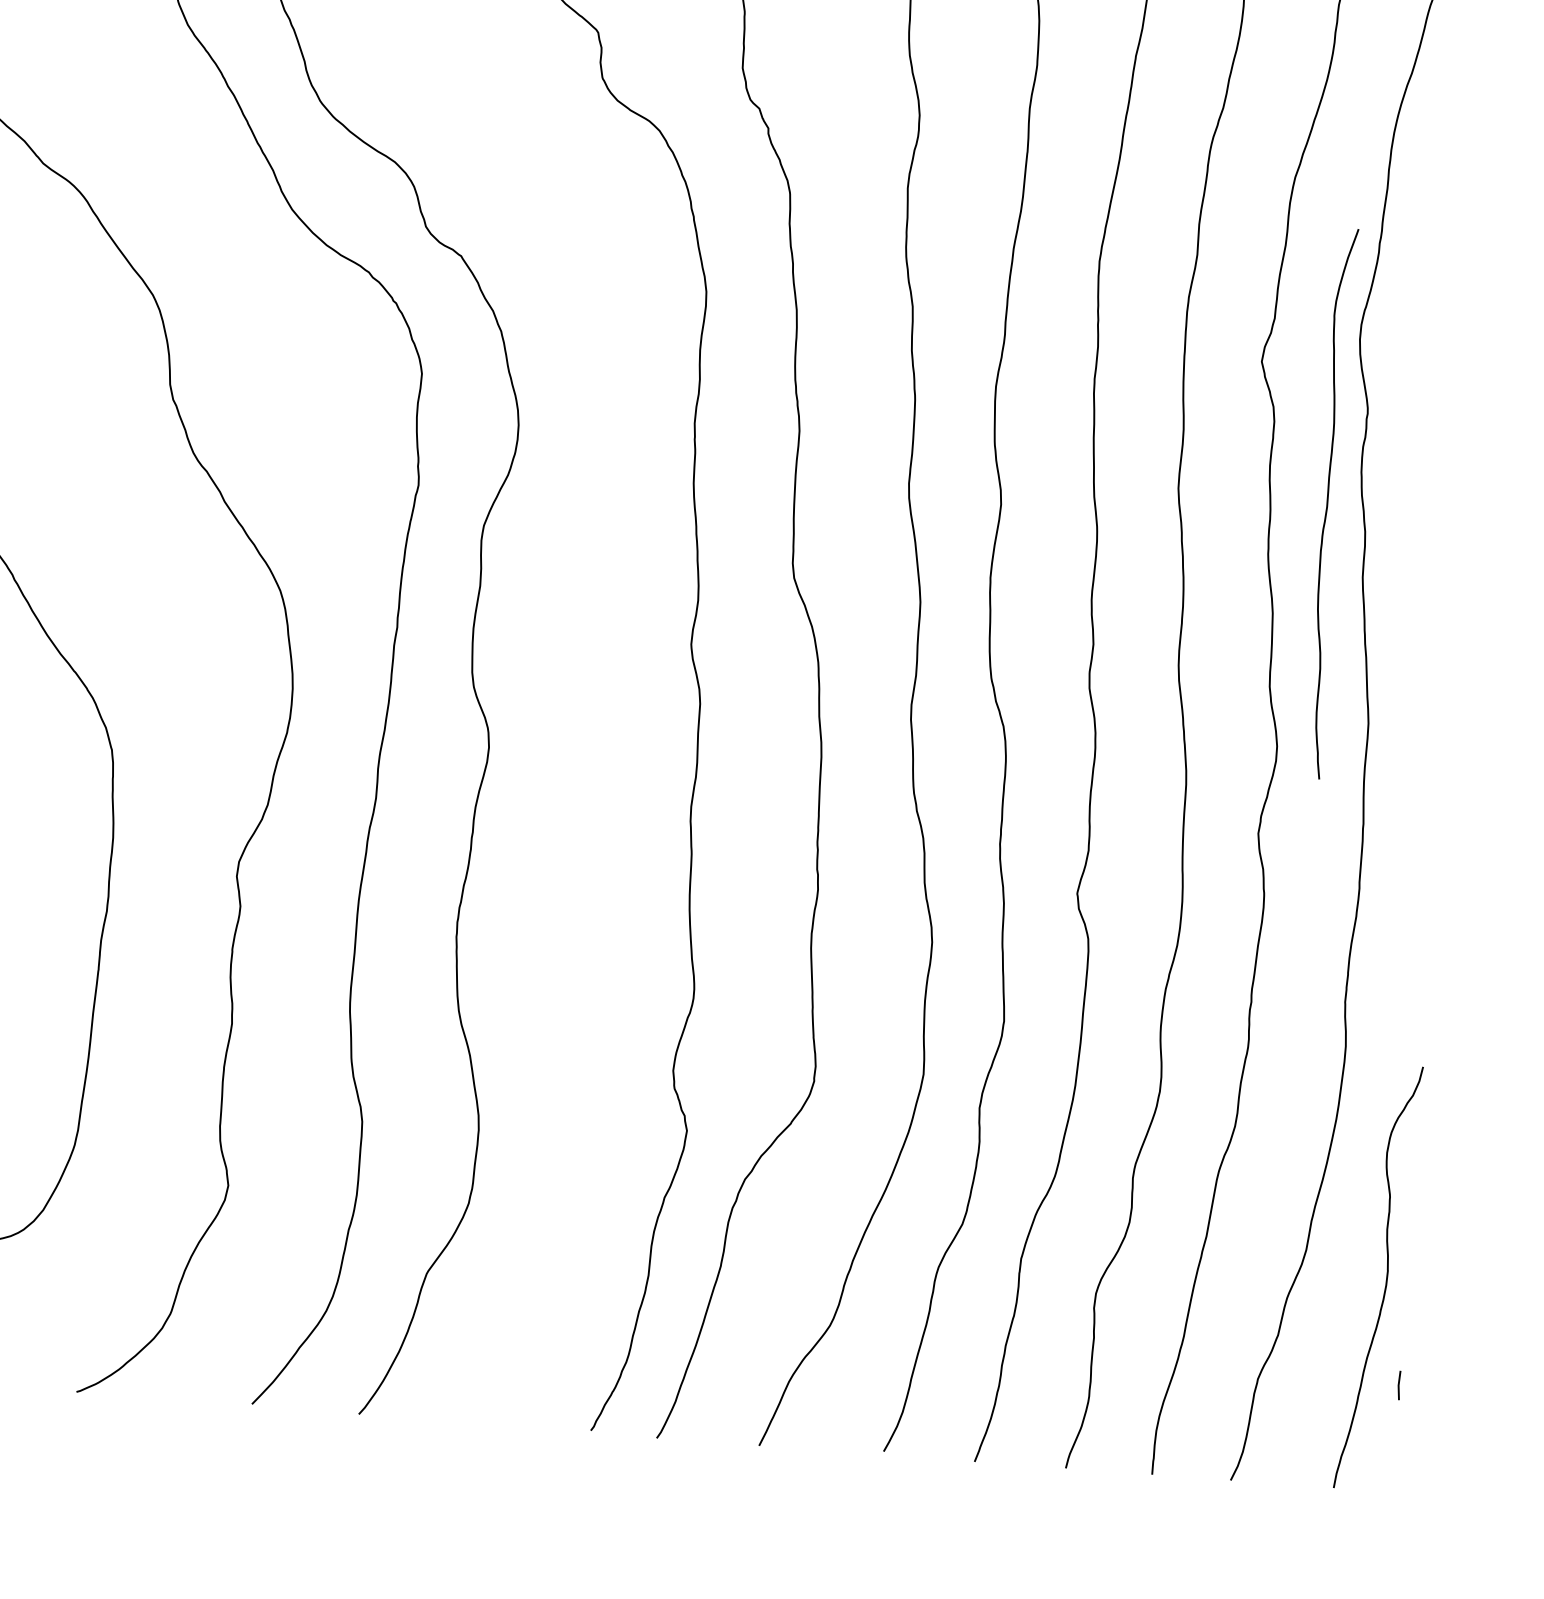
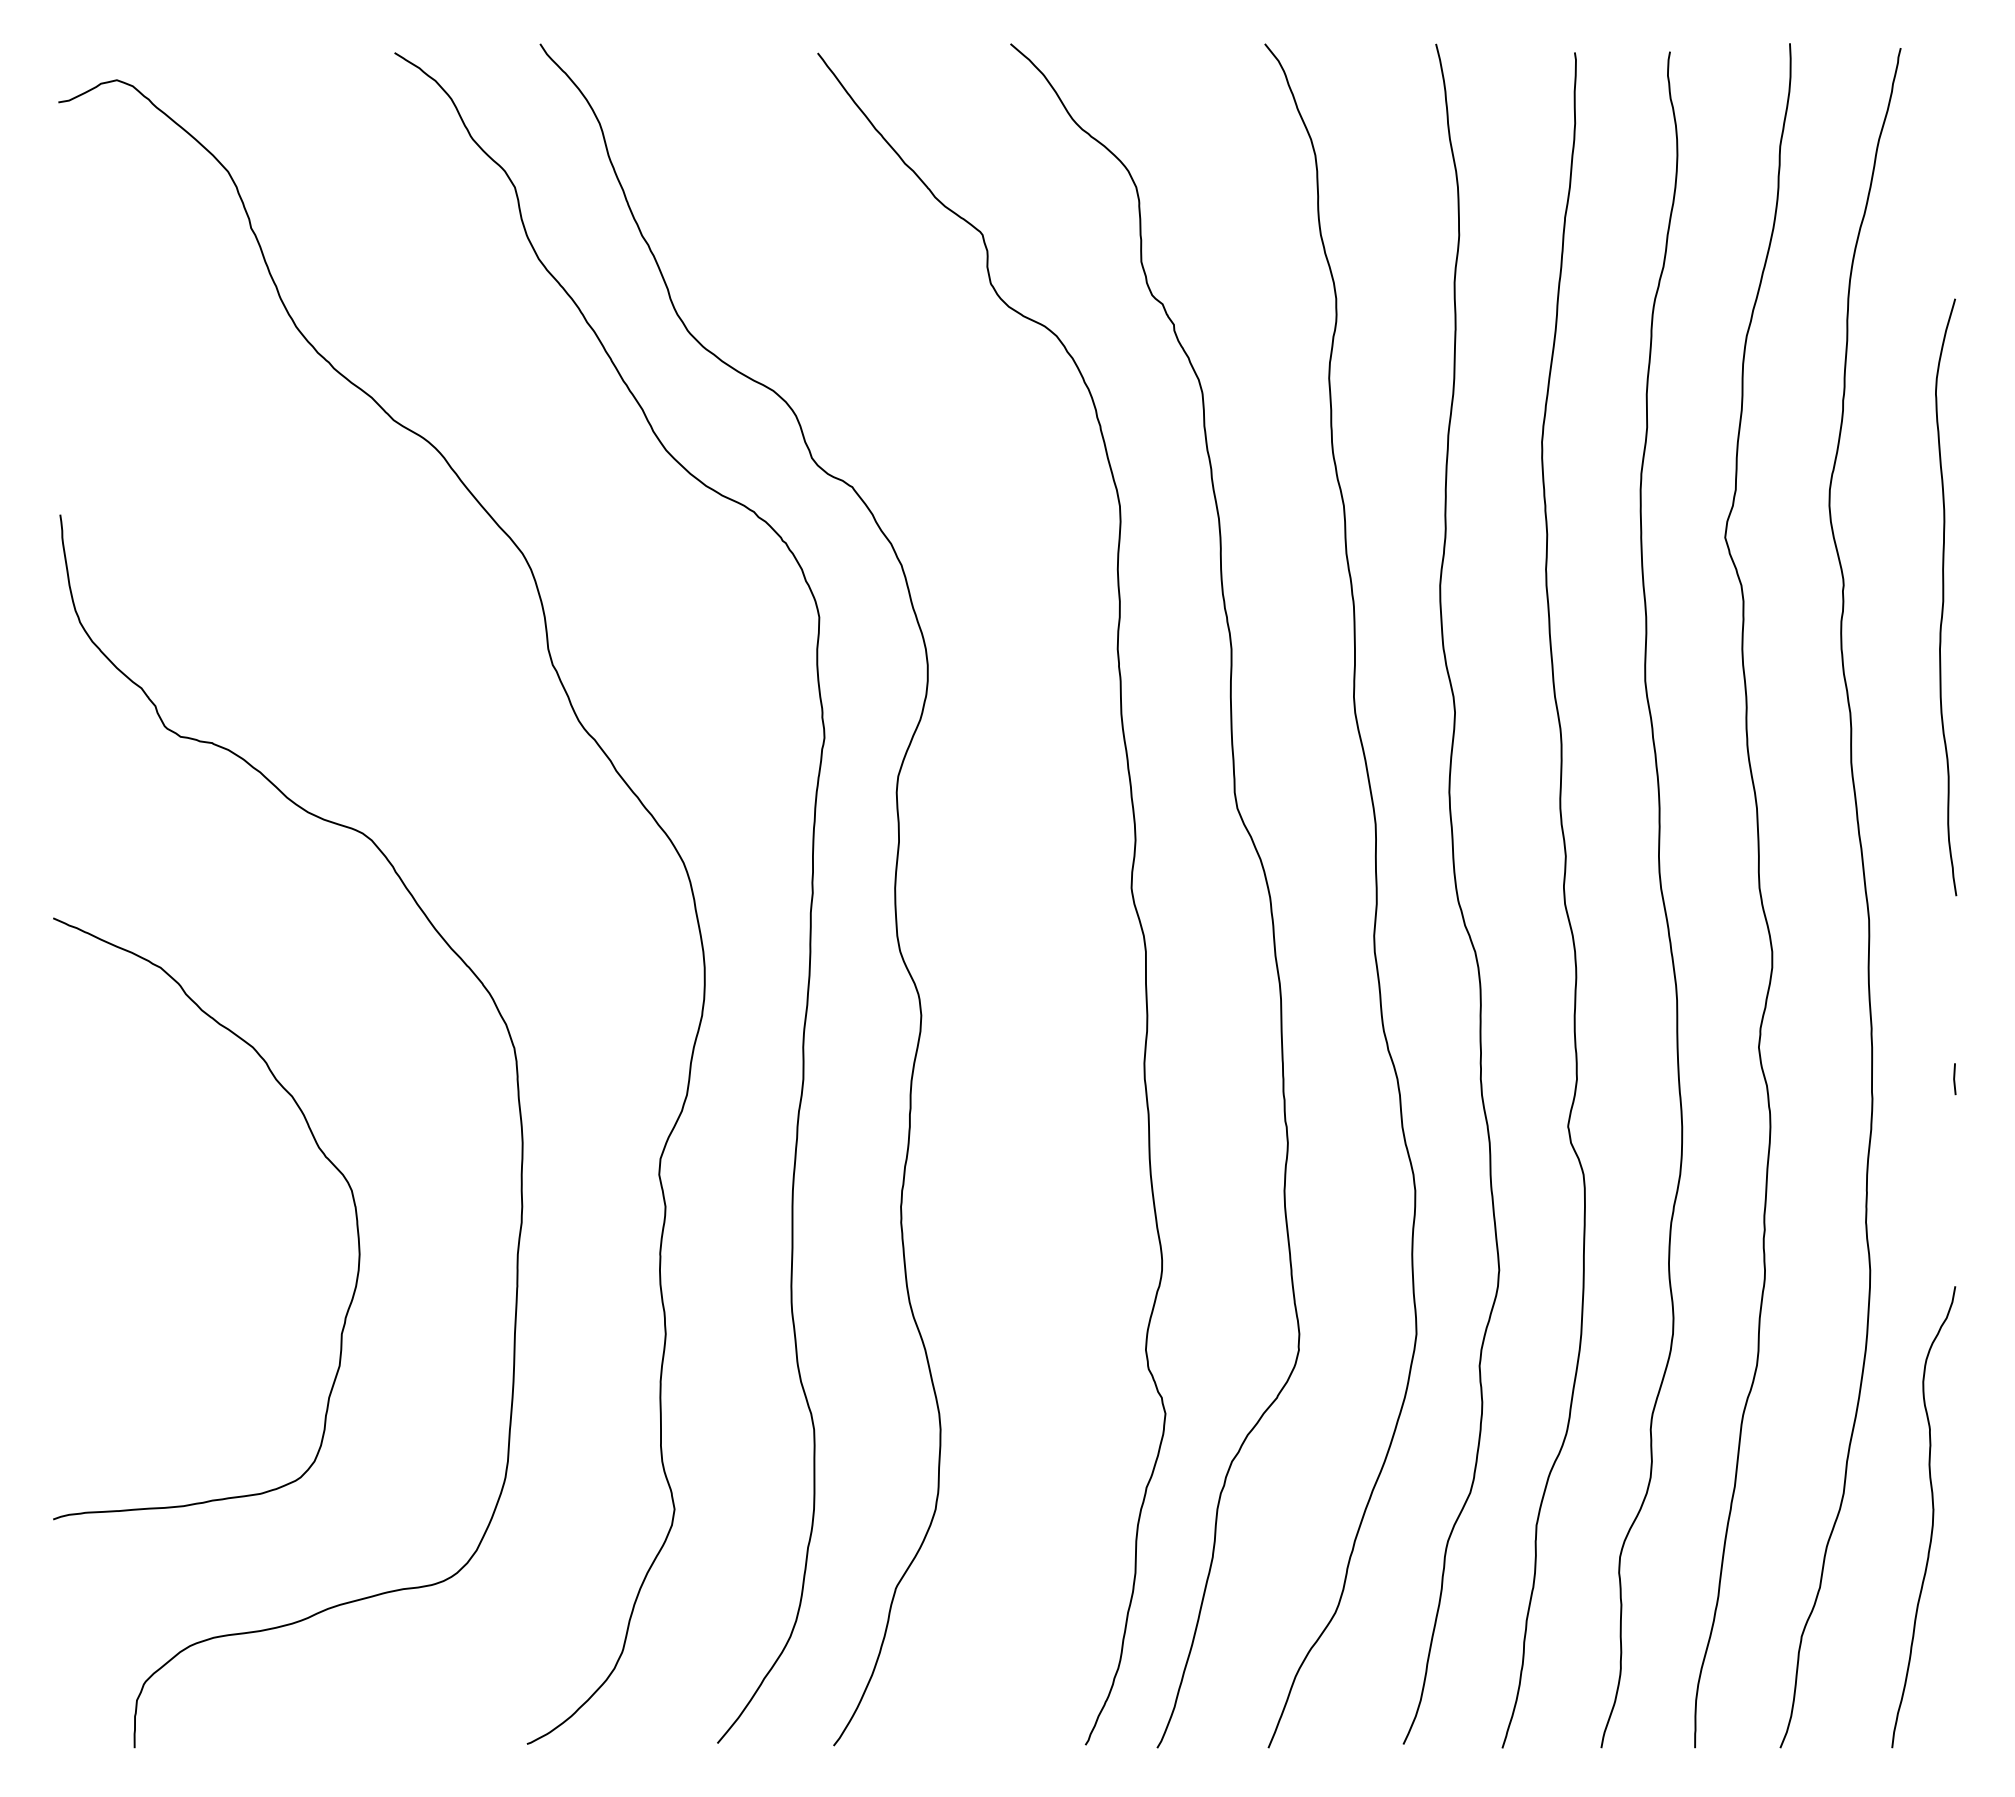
curve: (1328, 503) -> (1944, 597), moved
line: (1398, 1385) -> (1954, 1079), moved

